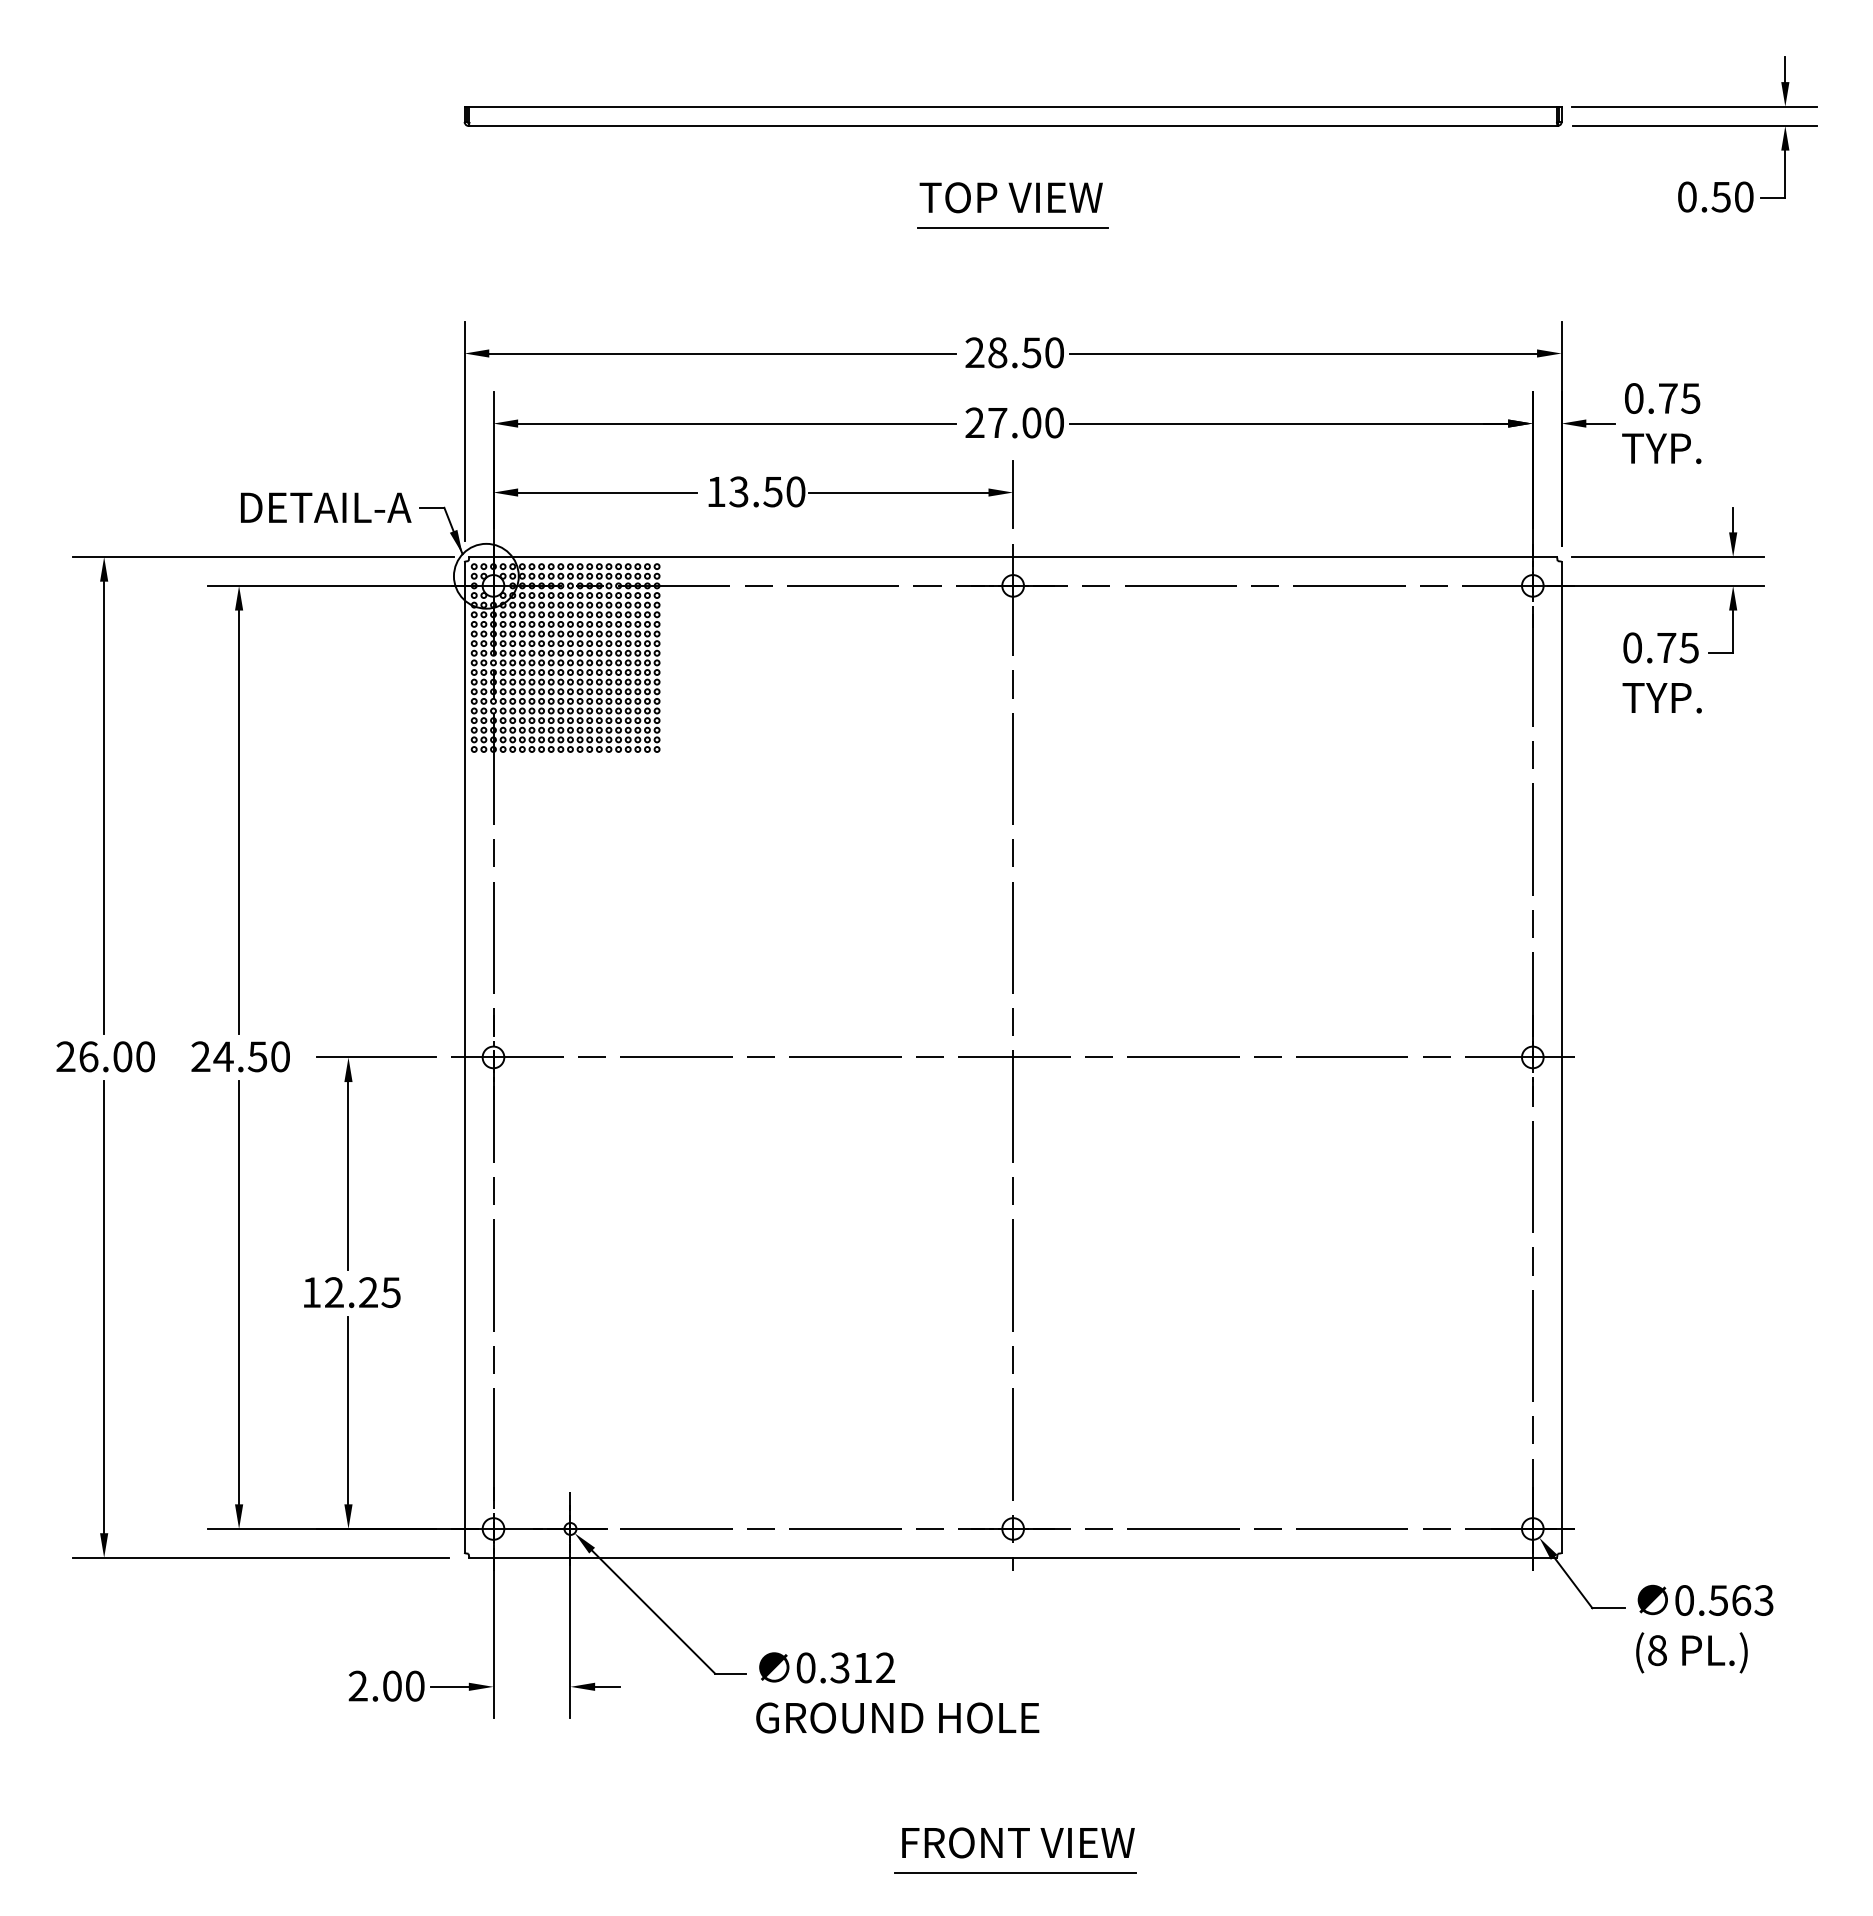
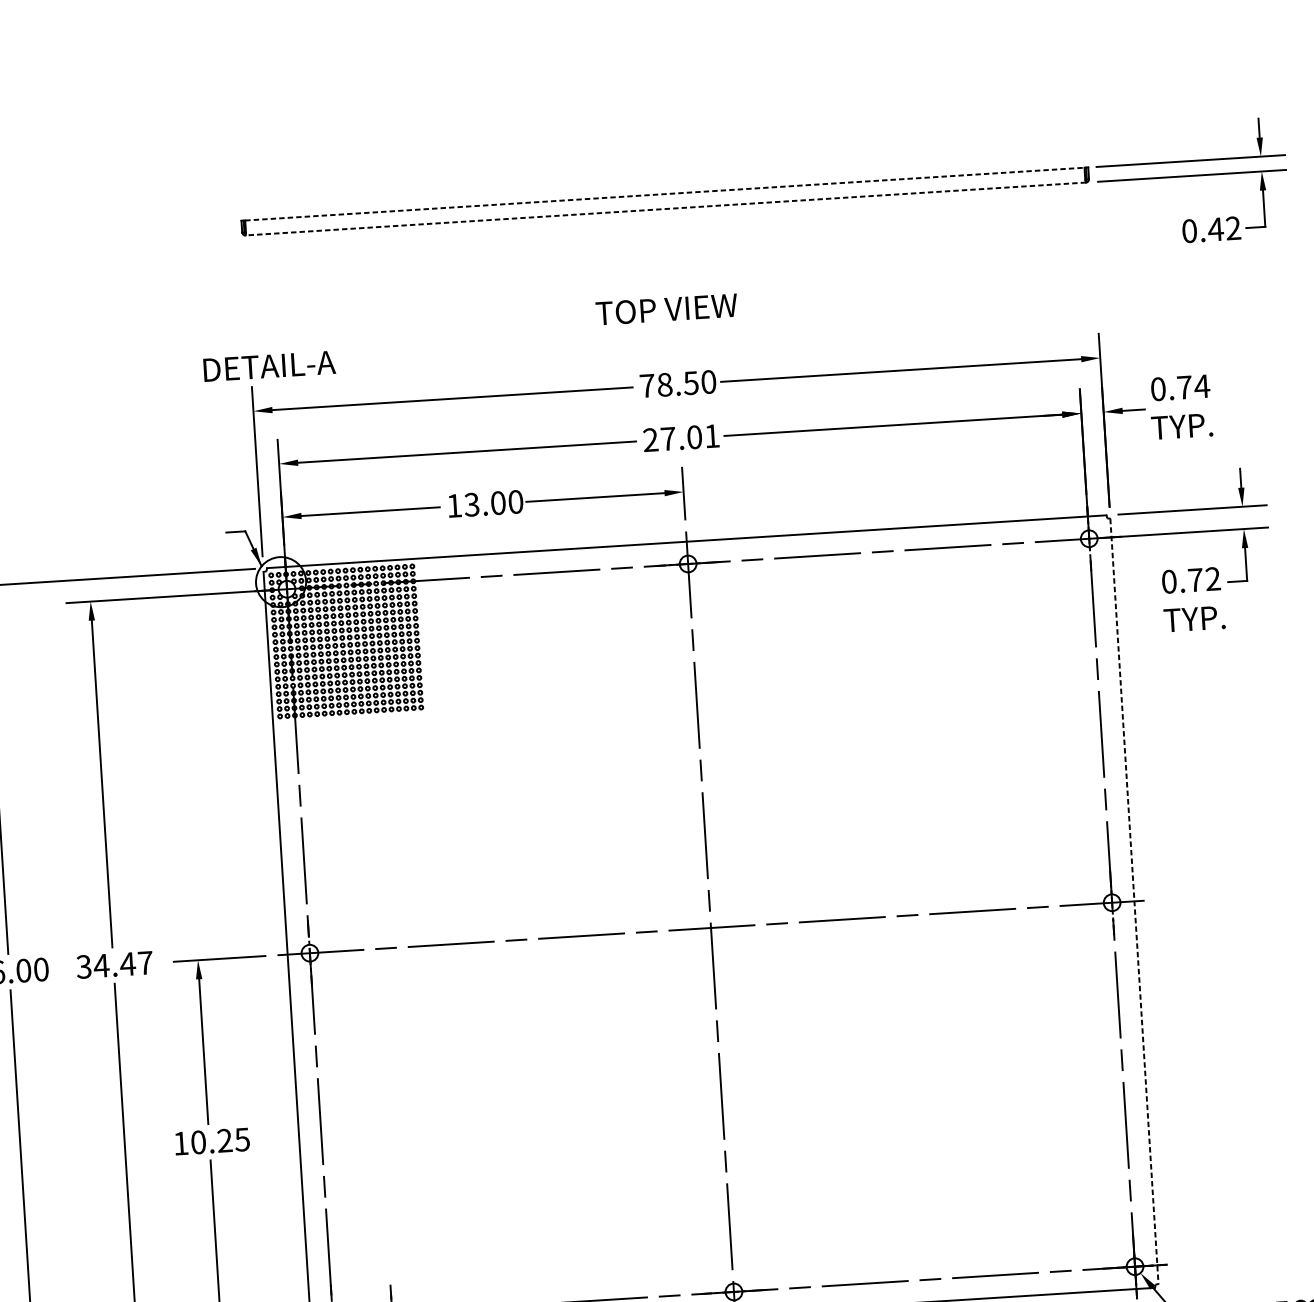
line: (1013, 106) -> (665, 193), solid -> dashed
line: (1012, 125) -> (665, 208), solid -> dashed
text: (1732, 196) -> (1224, 228), 0.50 -> 0.42
text: (1010, 197) -> (666, 309), moved
line: (1012, 227) -> (670, 287), removed
text: (974, 352) -> (646, 385), 28.50 -> 78.50
text: (1690, 398) -> (1201, 386), 0.75 -> 0.74
text: (1054, 422) -> (712, 435), 27.00 -> 27.01
text: (772, 491) -> (497, 502), 13.50 -> 13.00
text: (326, 507) -> (269, 366), moved
text: (1688, 647) -> (1212, 578), 0.75 -> 0.72
text: (240, 1056) -> (114, 964), 24.50 -> 34.47
line: (1561, 1057) -> (1134, 901), solid -> dashed
text: (334, 1292) -> (198, 1142), 12.25 -> 10.25

